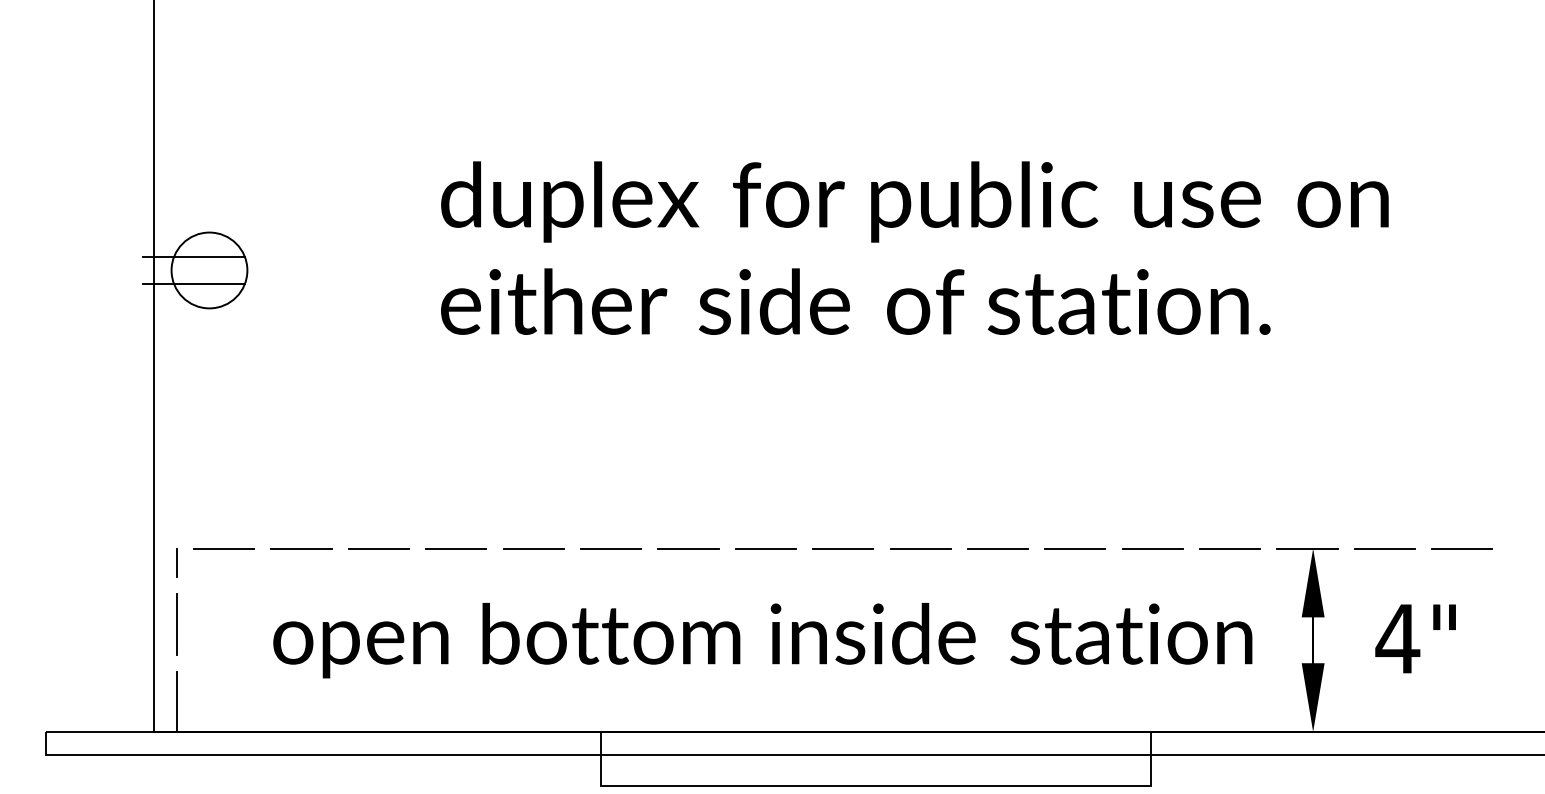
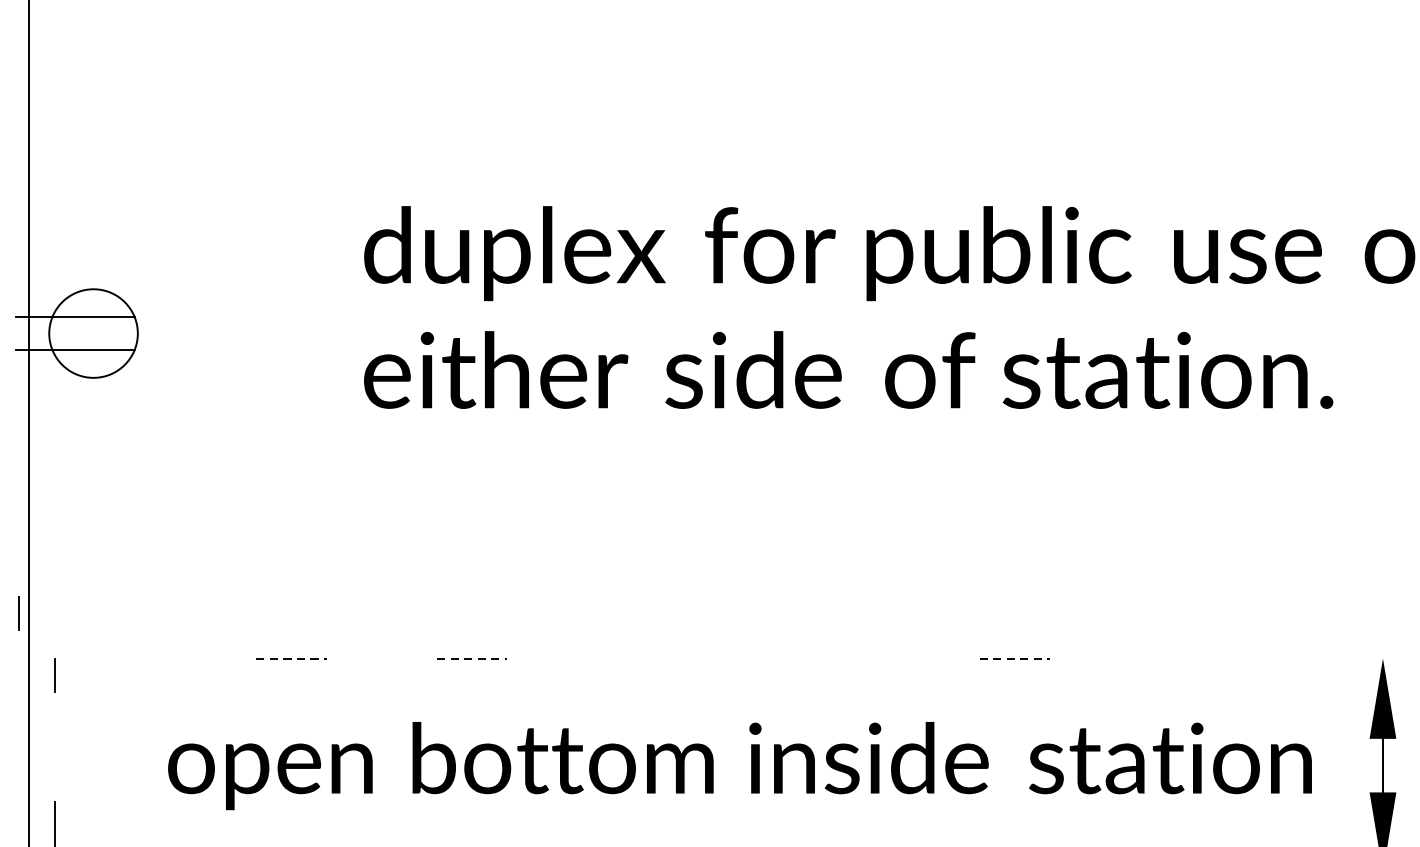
line: (145, 509) -> (18, 612), added
line: (223, 548) -> (109, 658), removed
line: (301, 548) -> (201, 658), removed
line: (379, 548) -> (292, 658), solid -> dashed
line: (456, 548) -> (382, 658), removed
line: (534, 548) -> (473, 658), solid -> dashed
line: (610, 548) -> (562, 658), removed
line: (688, 548) -> (653, 658), removed
line: (765, 548) -> (743, 658), removed
line: (843, 548) -> (834, 658), removed
line: (920, 548) -> (924, 658), removed
line: (998, 548) -> (1015, 658), solid -> dashed
line: (1075, 548) -> (1105, 658), removed
line: (1152, 548) -> (1195, 658), removed
line: (1230, 548) -> (1286, 658), removed
line: (1307, 548) -> (1376, 658), removed
line: (176, 624) -> (55, 747), removed

